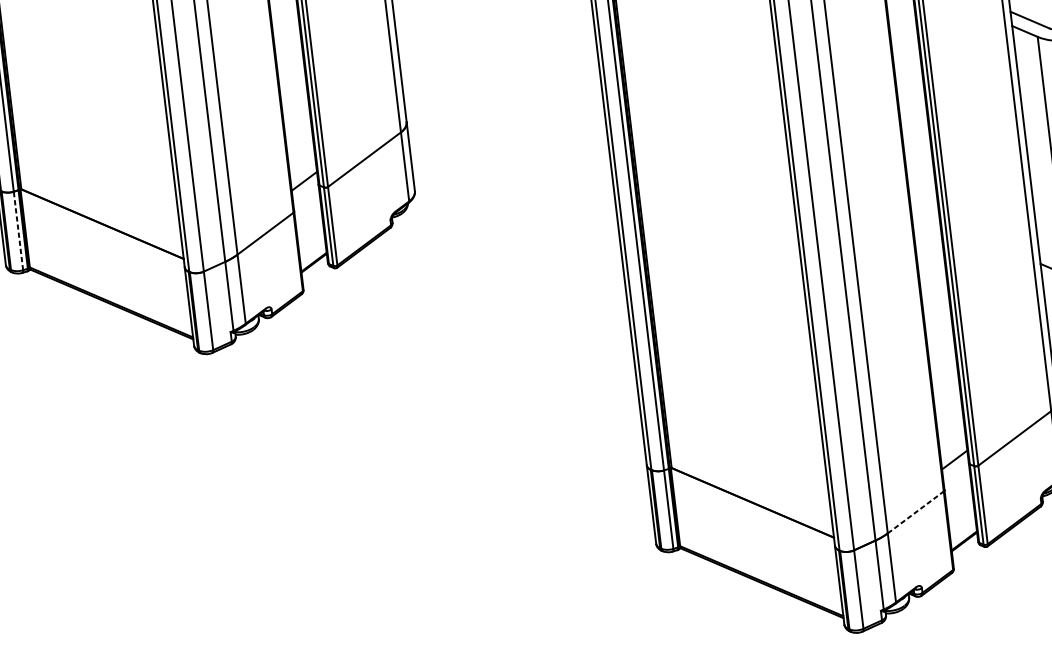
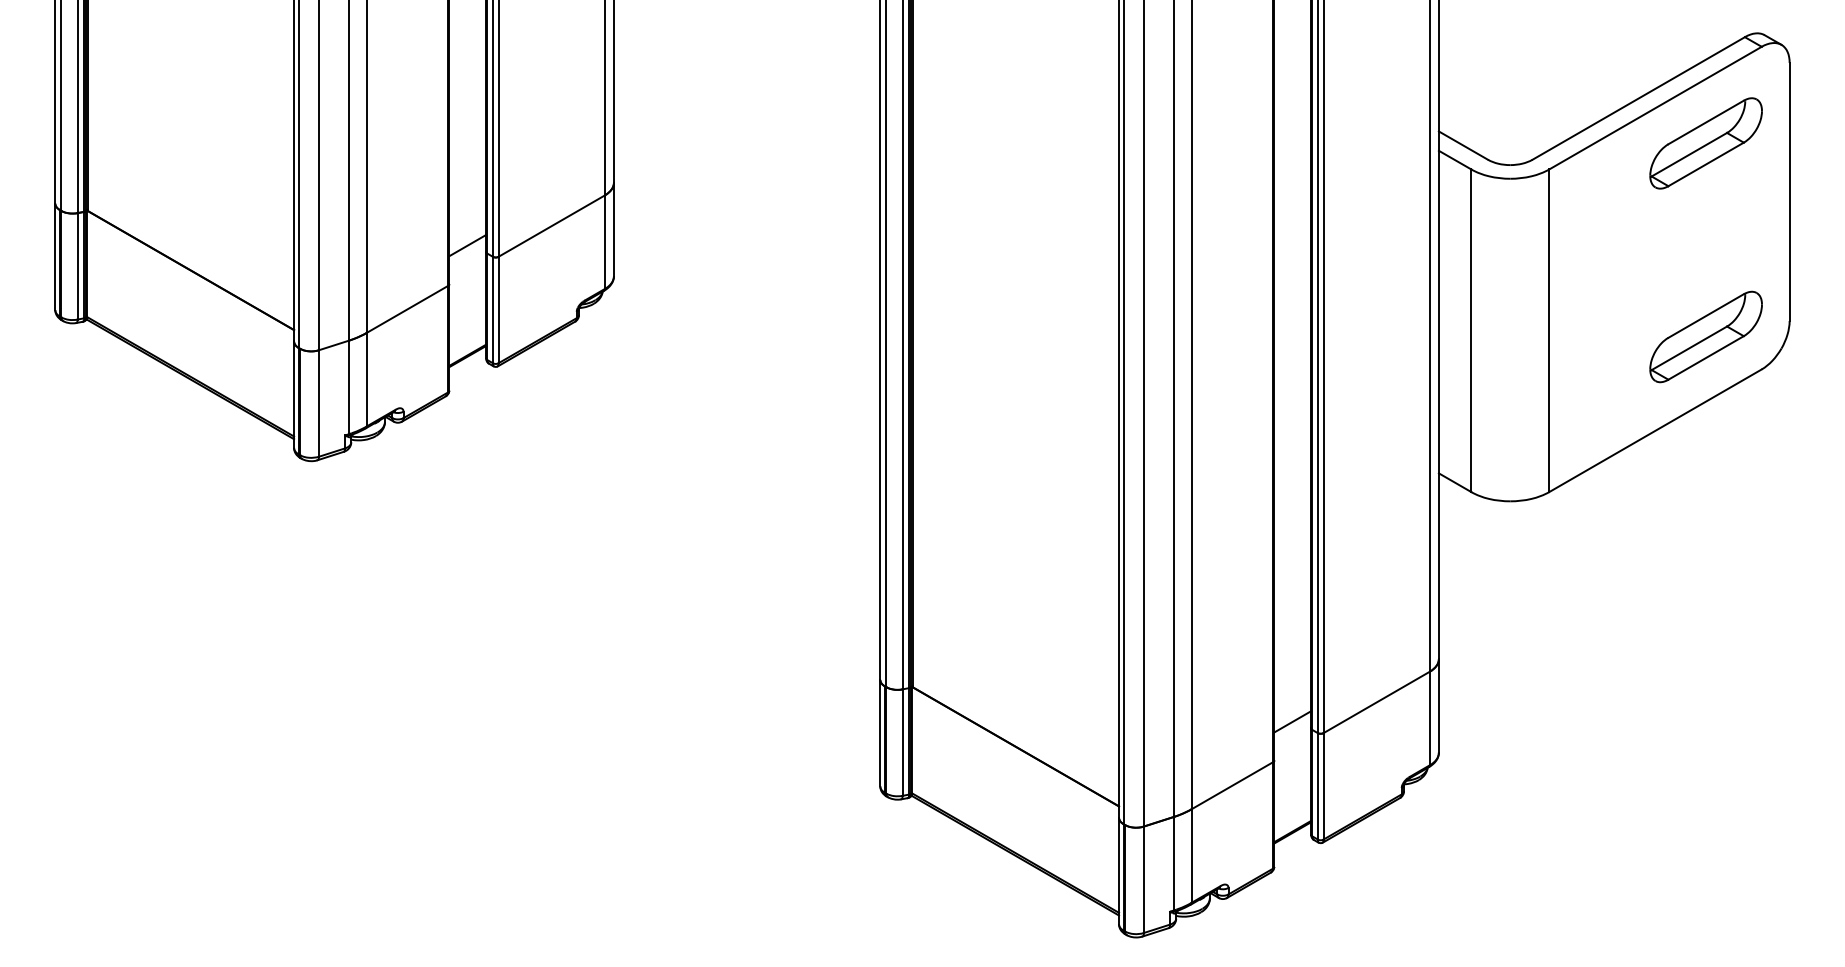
line: (18, 230) -> (77, 265), dashed -> solid
line: (915, 512) -> (1232, 785), dashed -> solid

